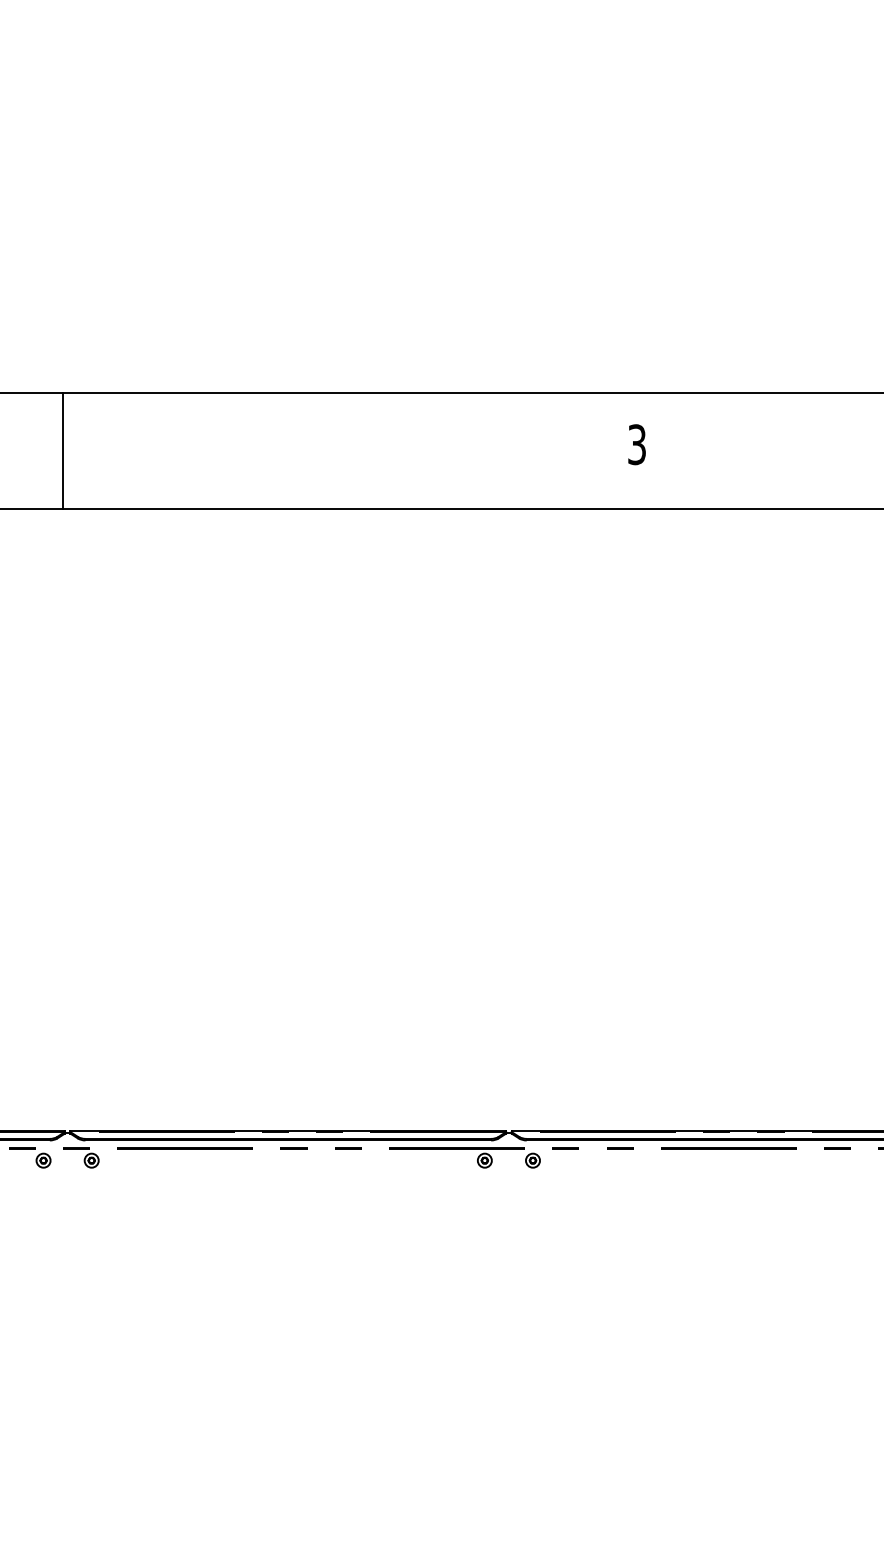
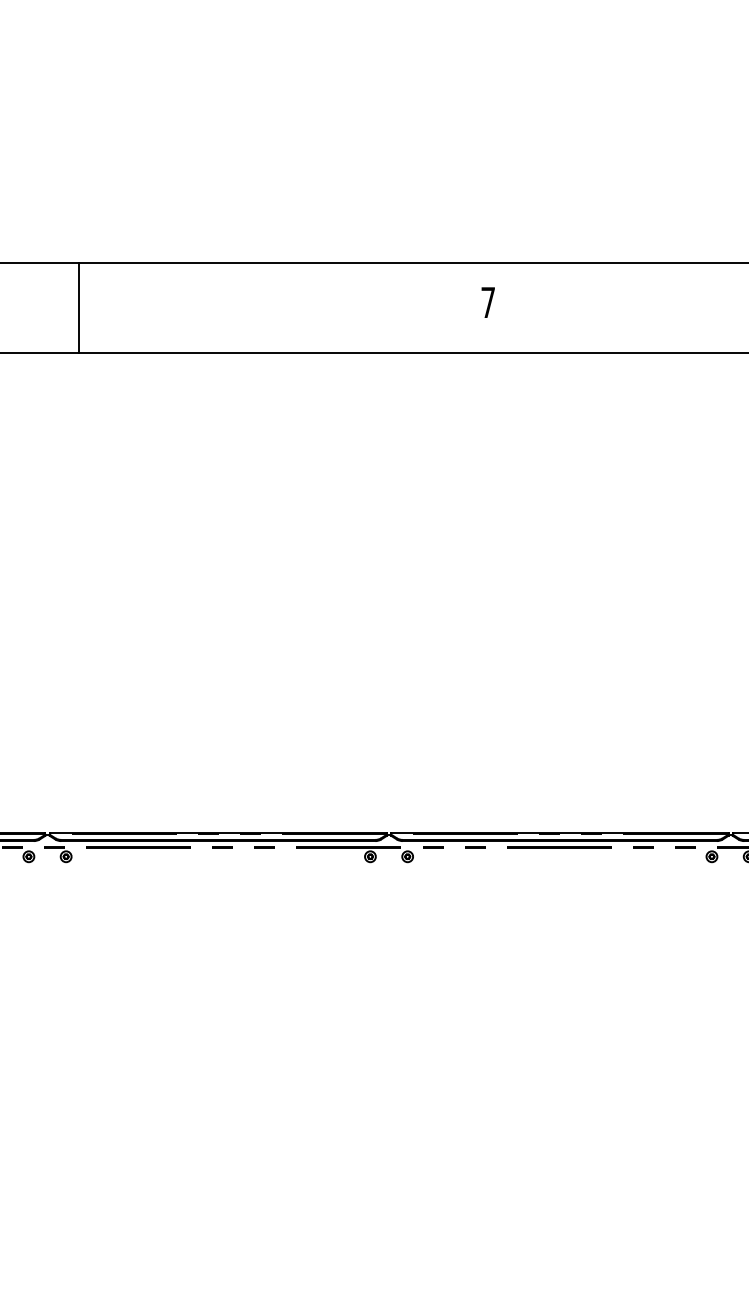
text: (636, 444) -> (487, 302), 3 -> 7
line: (63, 450) -> (79, 307), moved

